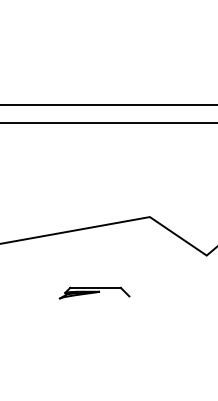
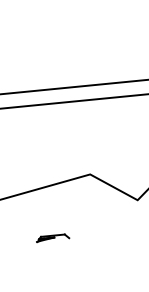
part: (94, 292) -> (52, 237), size x0.6

